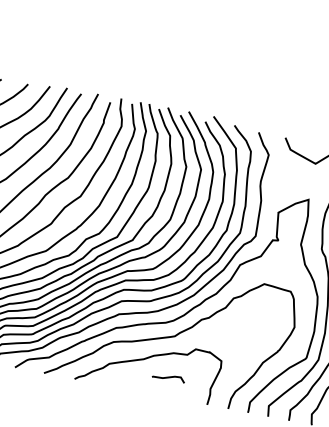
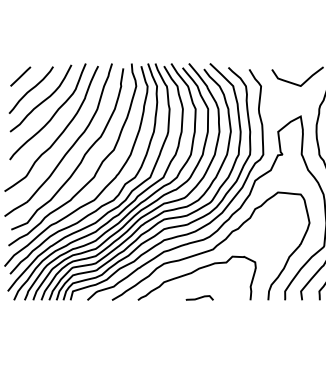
curve: (168, 376) -> (199, 297), moved

